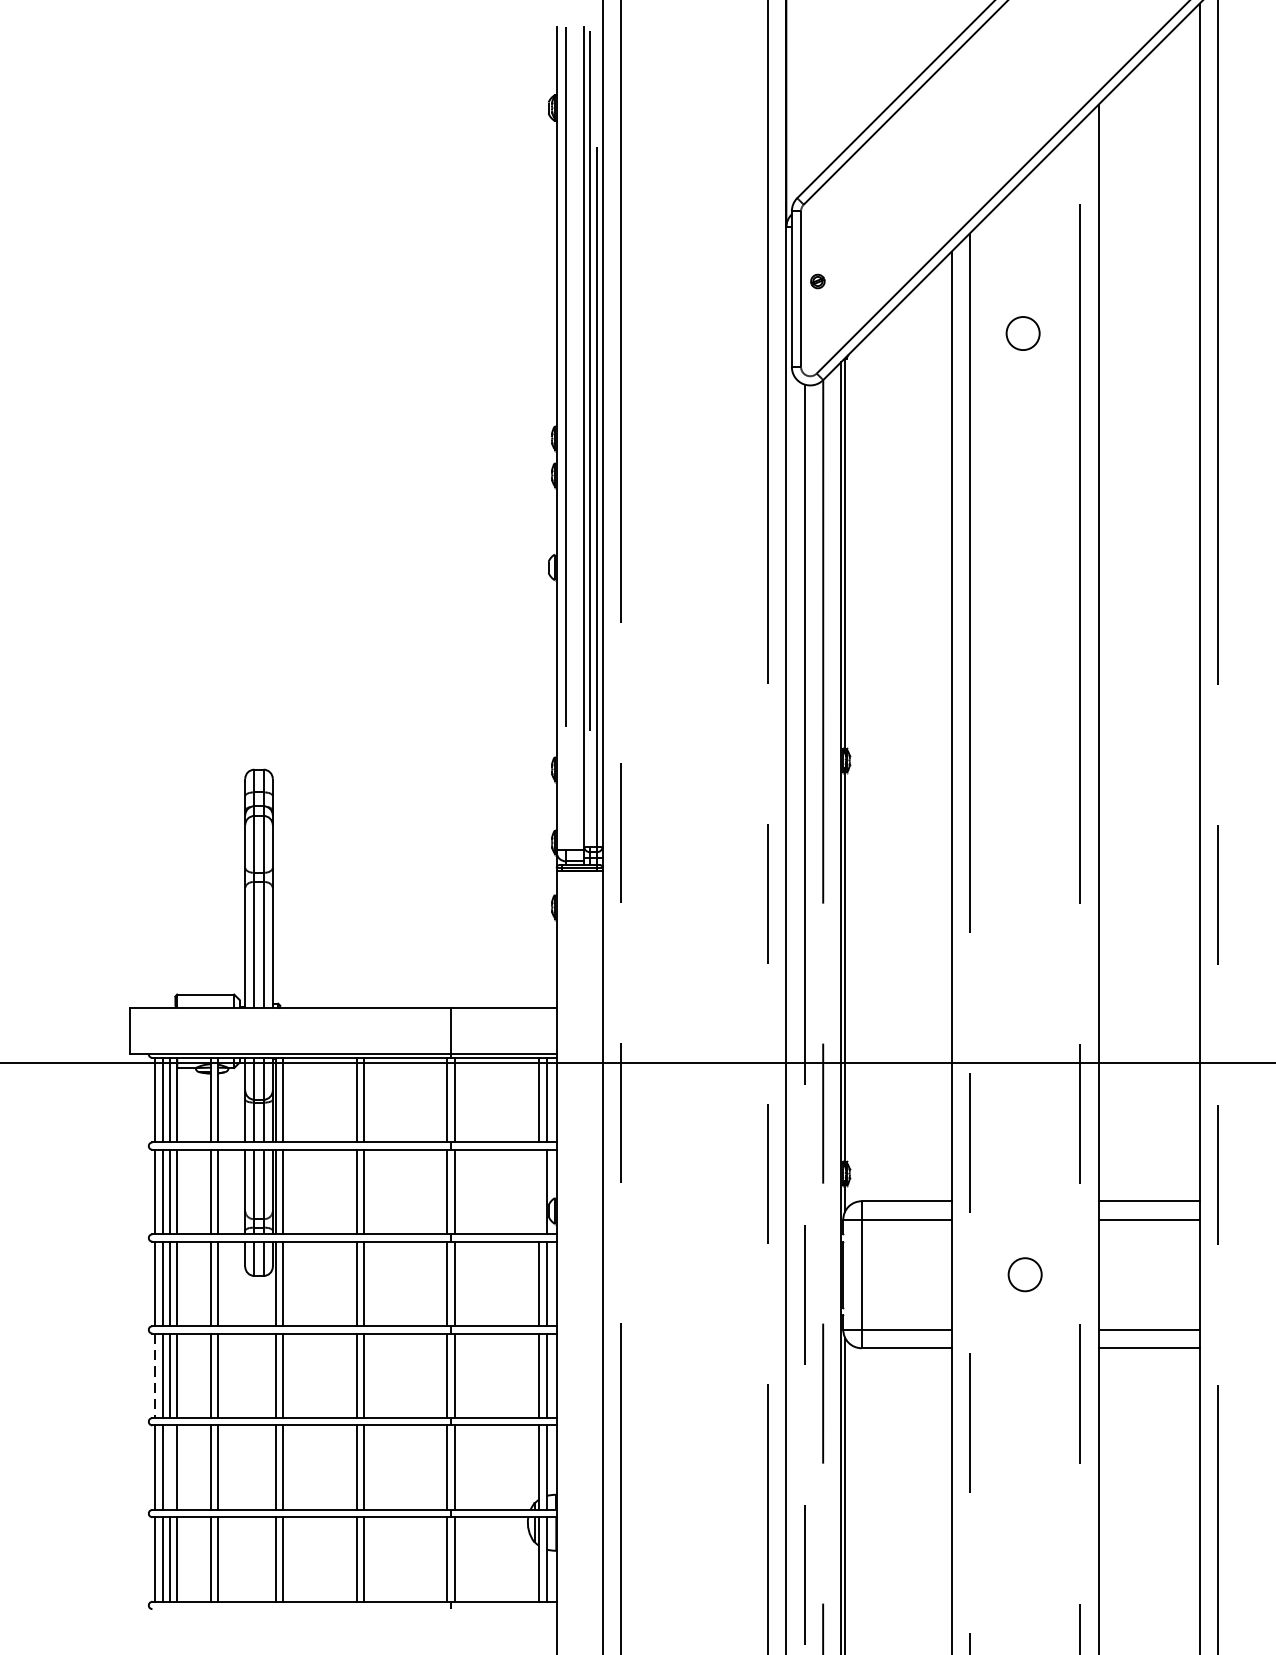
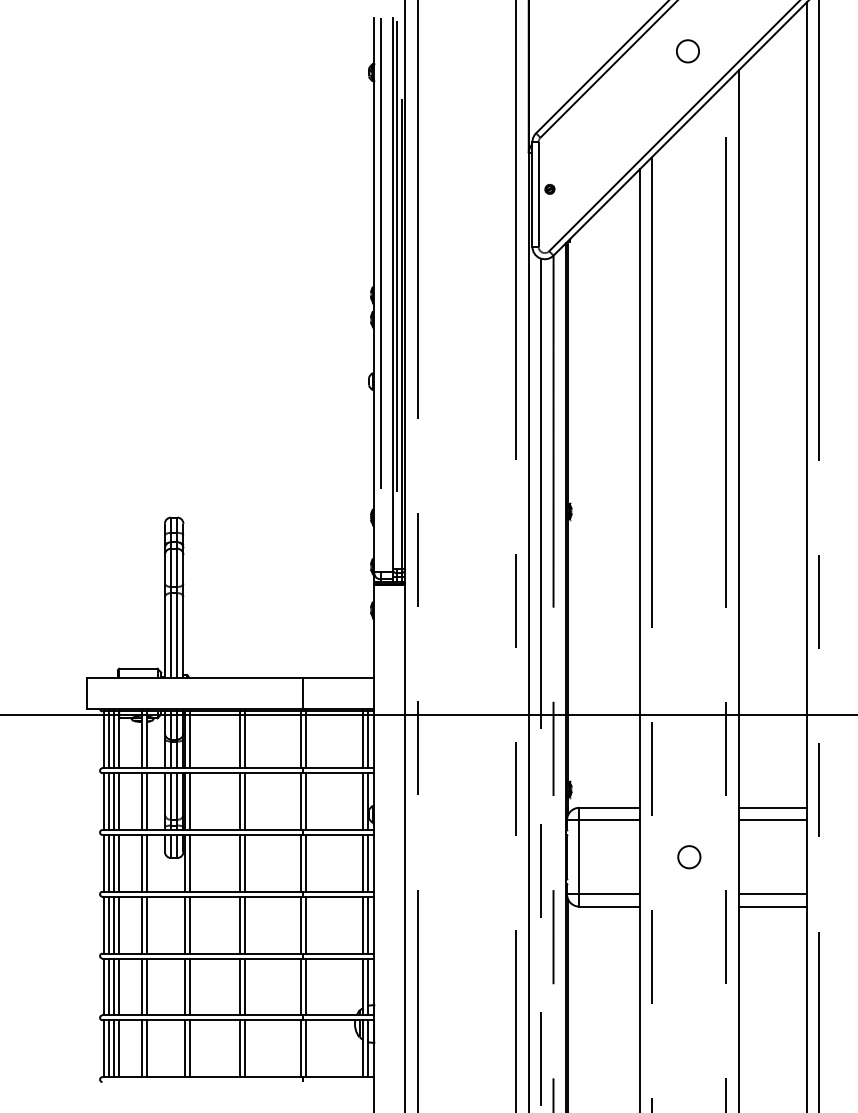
circle: (1022, 333) -> (687, 51), moved
line: (539, 1191) -> (362, 801), added
line: (155, 1376) -> (104, 925), dashed -> solid
line: (170, 1466) -> (114, 986), added

